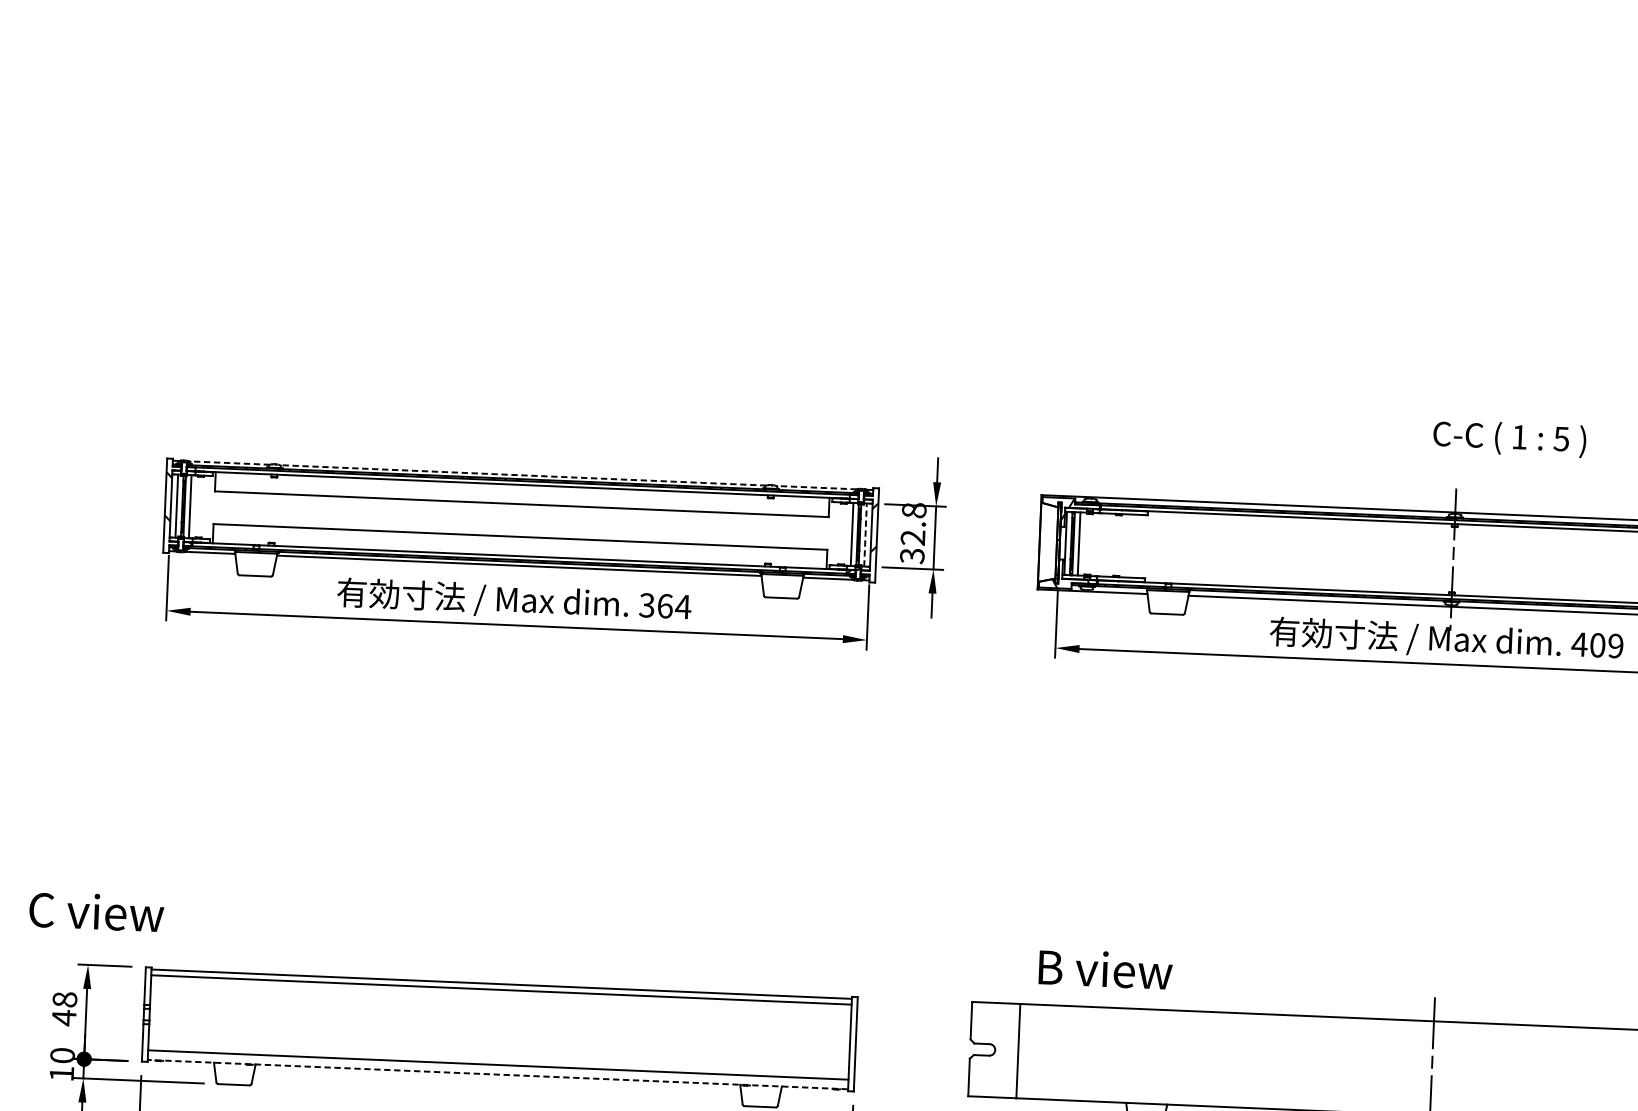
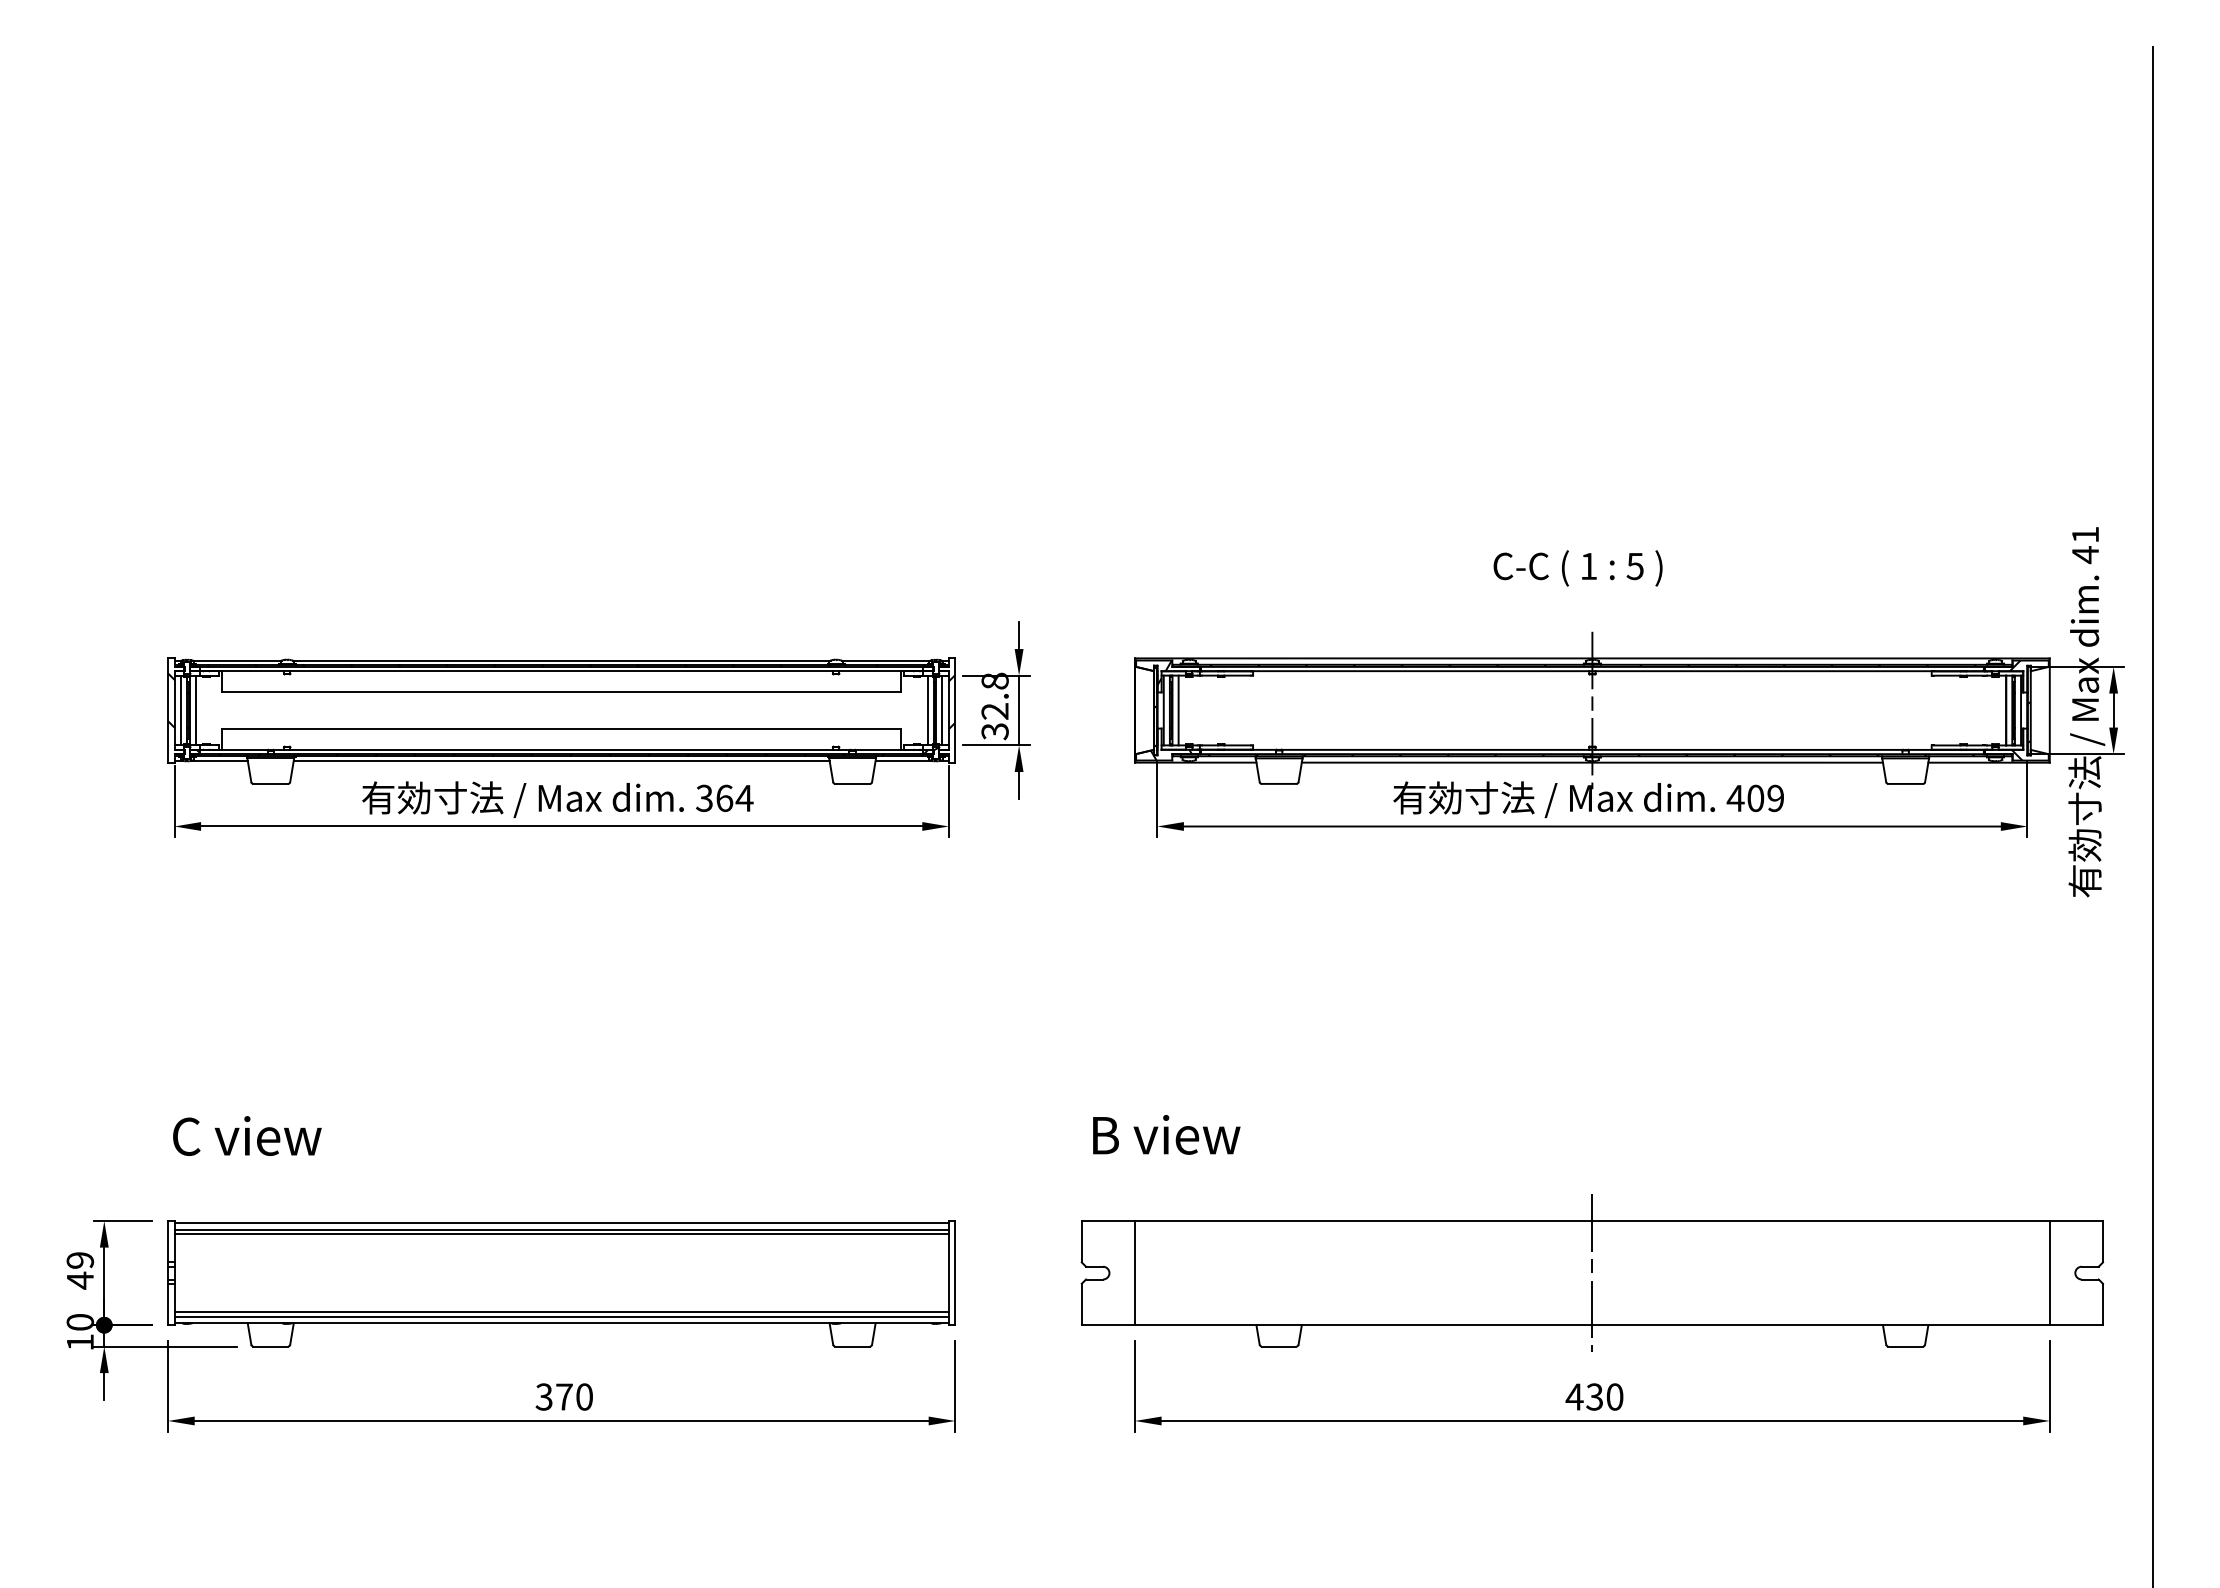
text: (1509, 438) -> (1577, 568), moved
line: (229, 463) -> (237, 660), dashed -> solid
line: (522, 475) -> (561, 660), dashed -> solid
line: (816, 487) -> (886, 660), dashed -> solid
line: (865, 534) -> (942, 710), dashed -> solid
text: (96, 911) -> (247, 1135), moved
text: (1105, 969) -> (1166, 1134), moved
line: (501, 993) -> (561, 1233), added
text: (65, 999) -> (80, 1260), 48 -> 49
line: (498, 1068) -> (561, 1316), added
line: (497, 1074) -> (561, 1323), dashed -> solid

